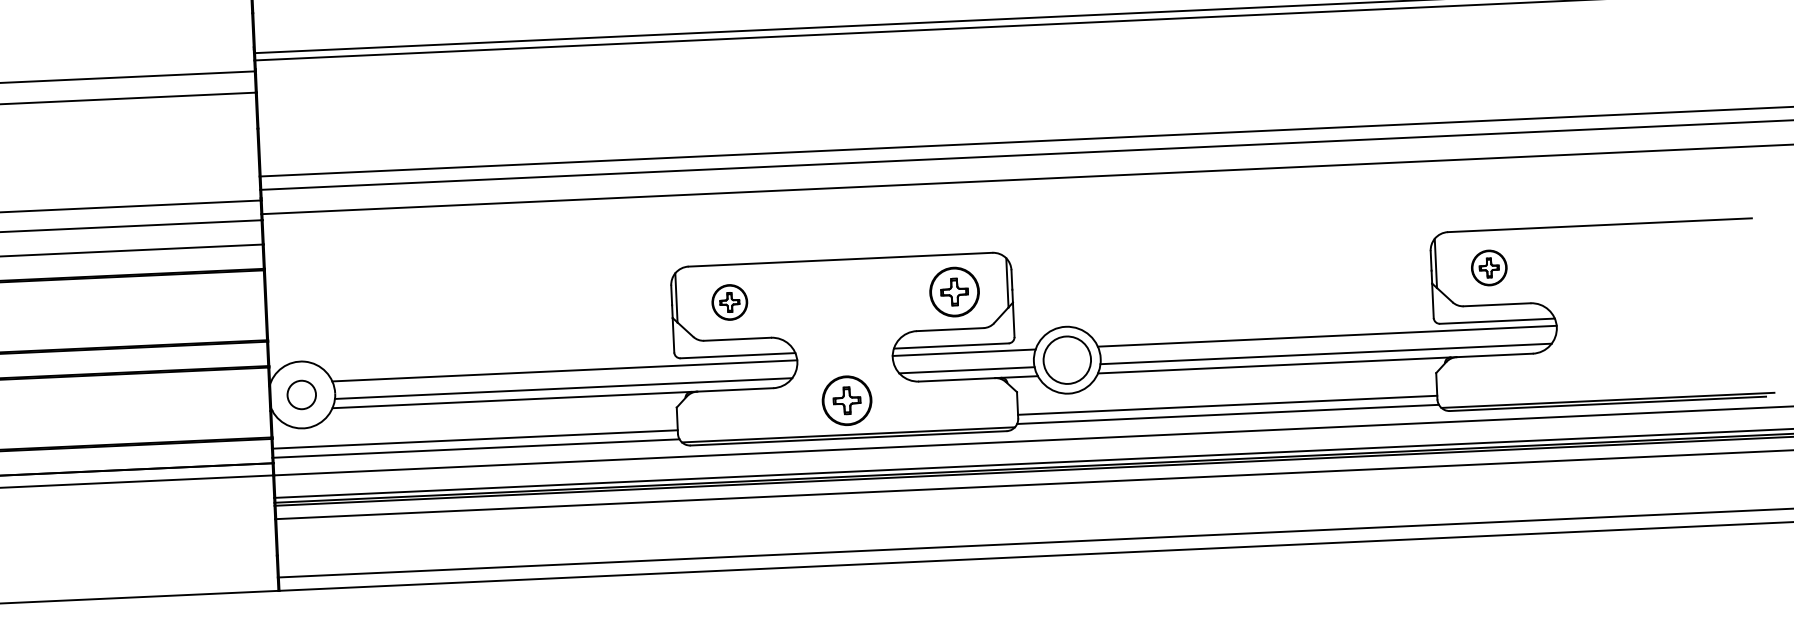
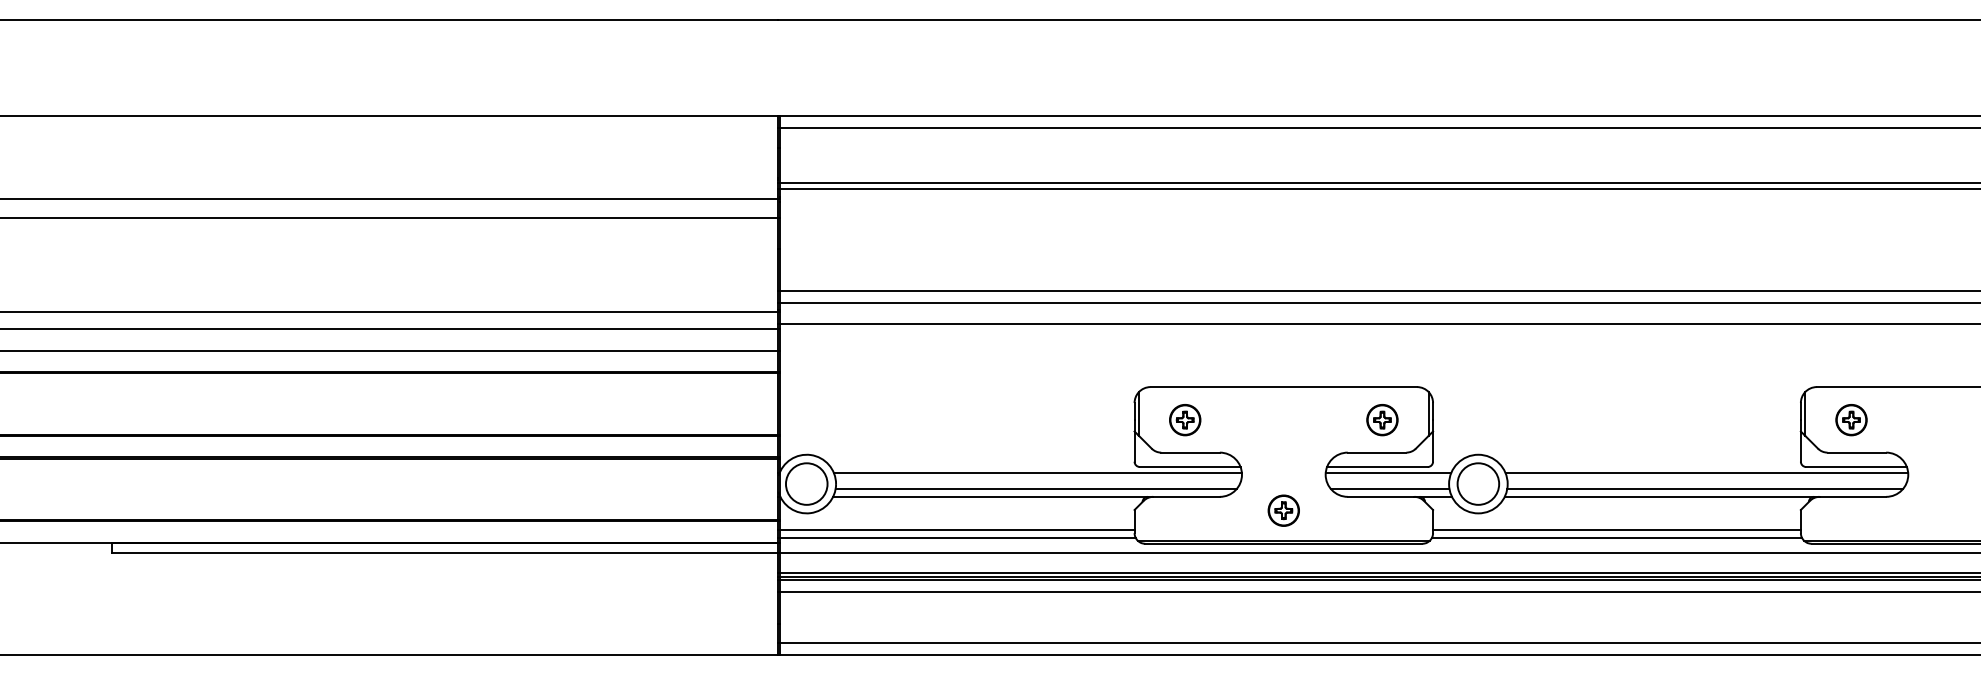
part: (954, 292) -> (1382, 420), size x0.71
circle: (301, 394) -> (806, 483), size x1.67
part: (846, 400) -> (1283, 510), size x0.71

